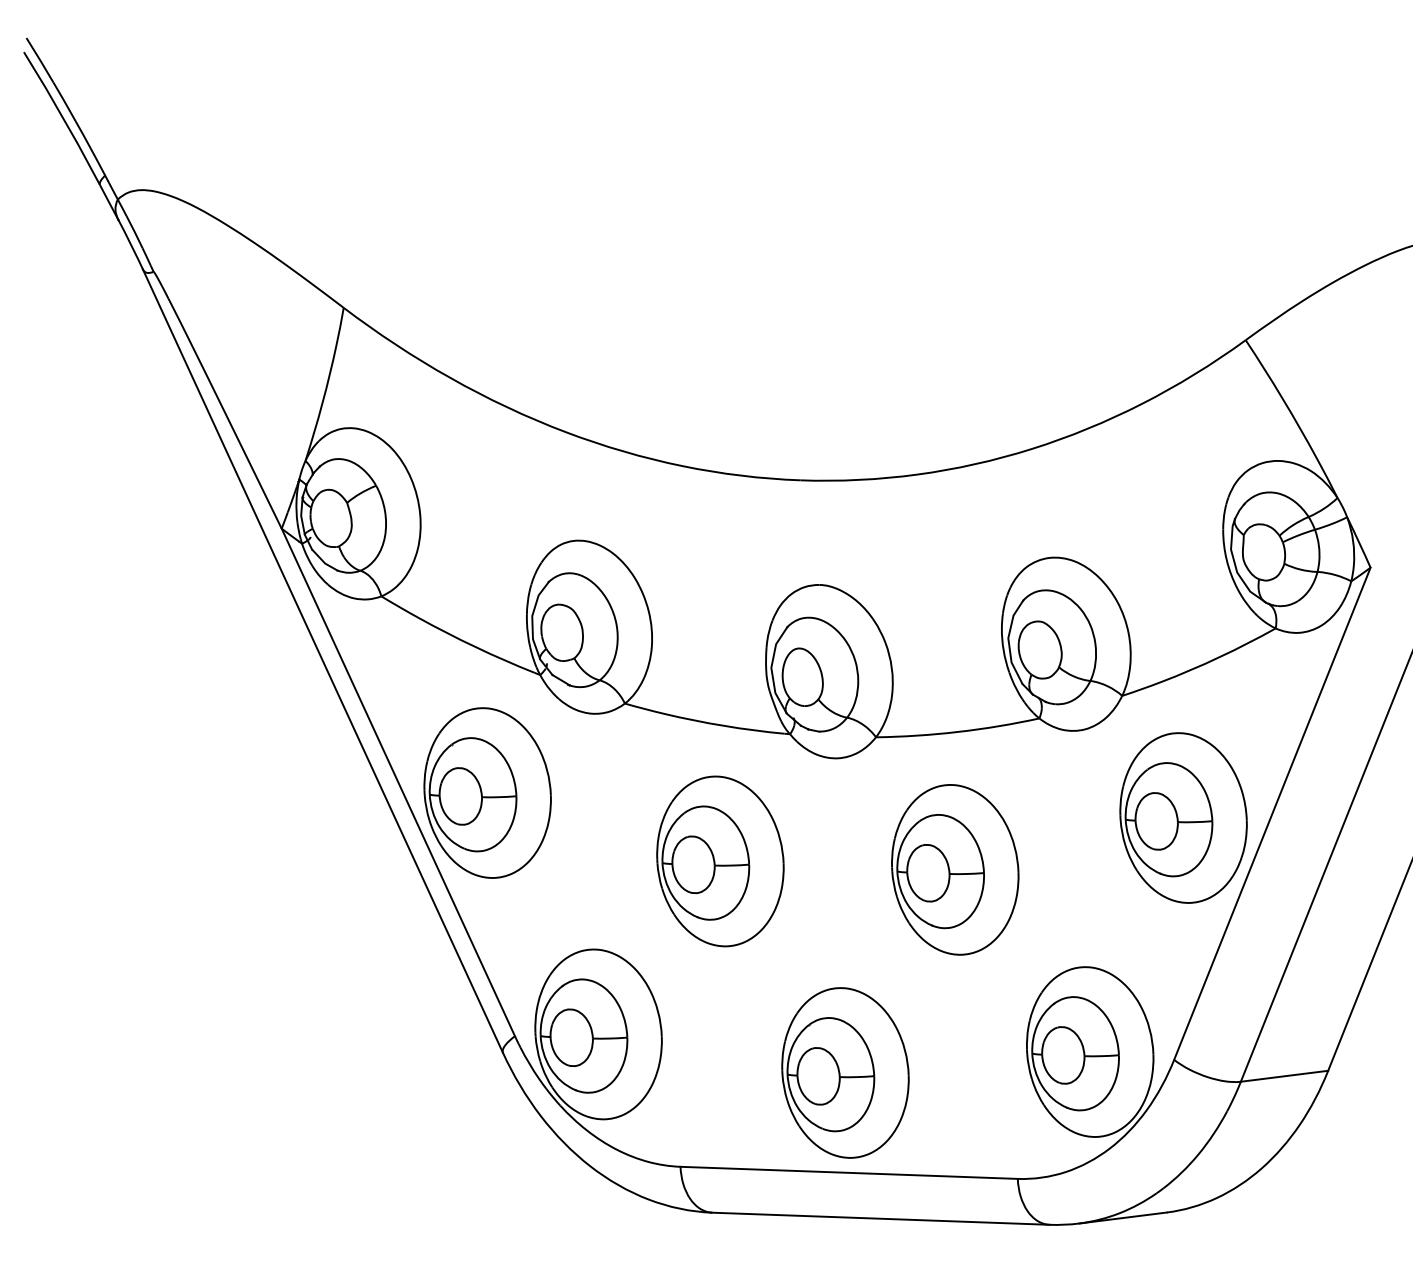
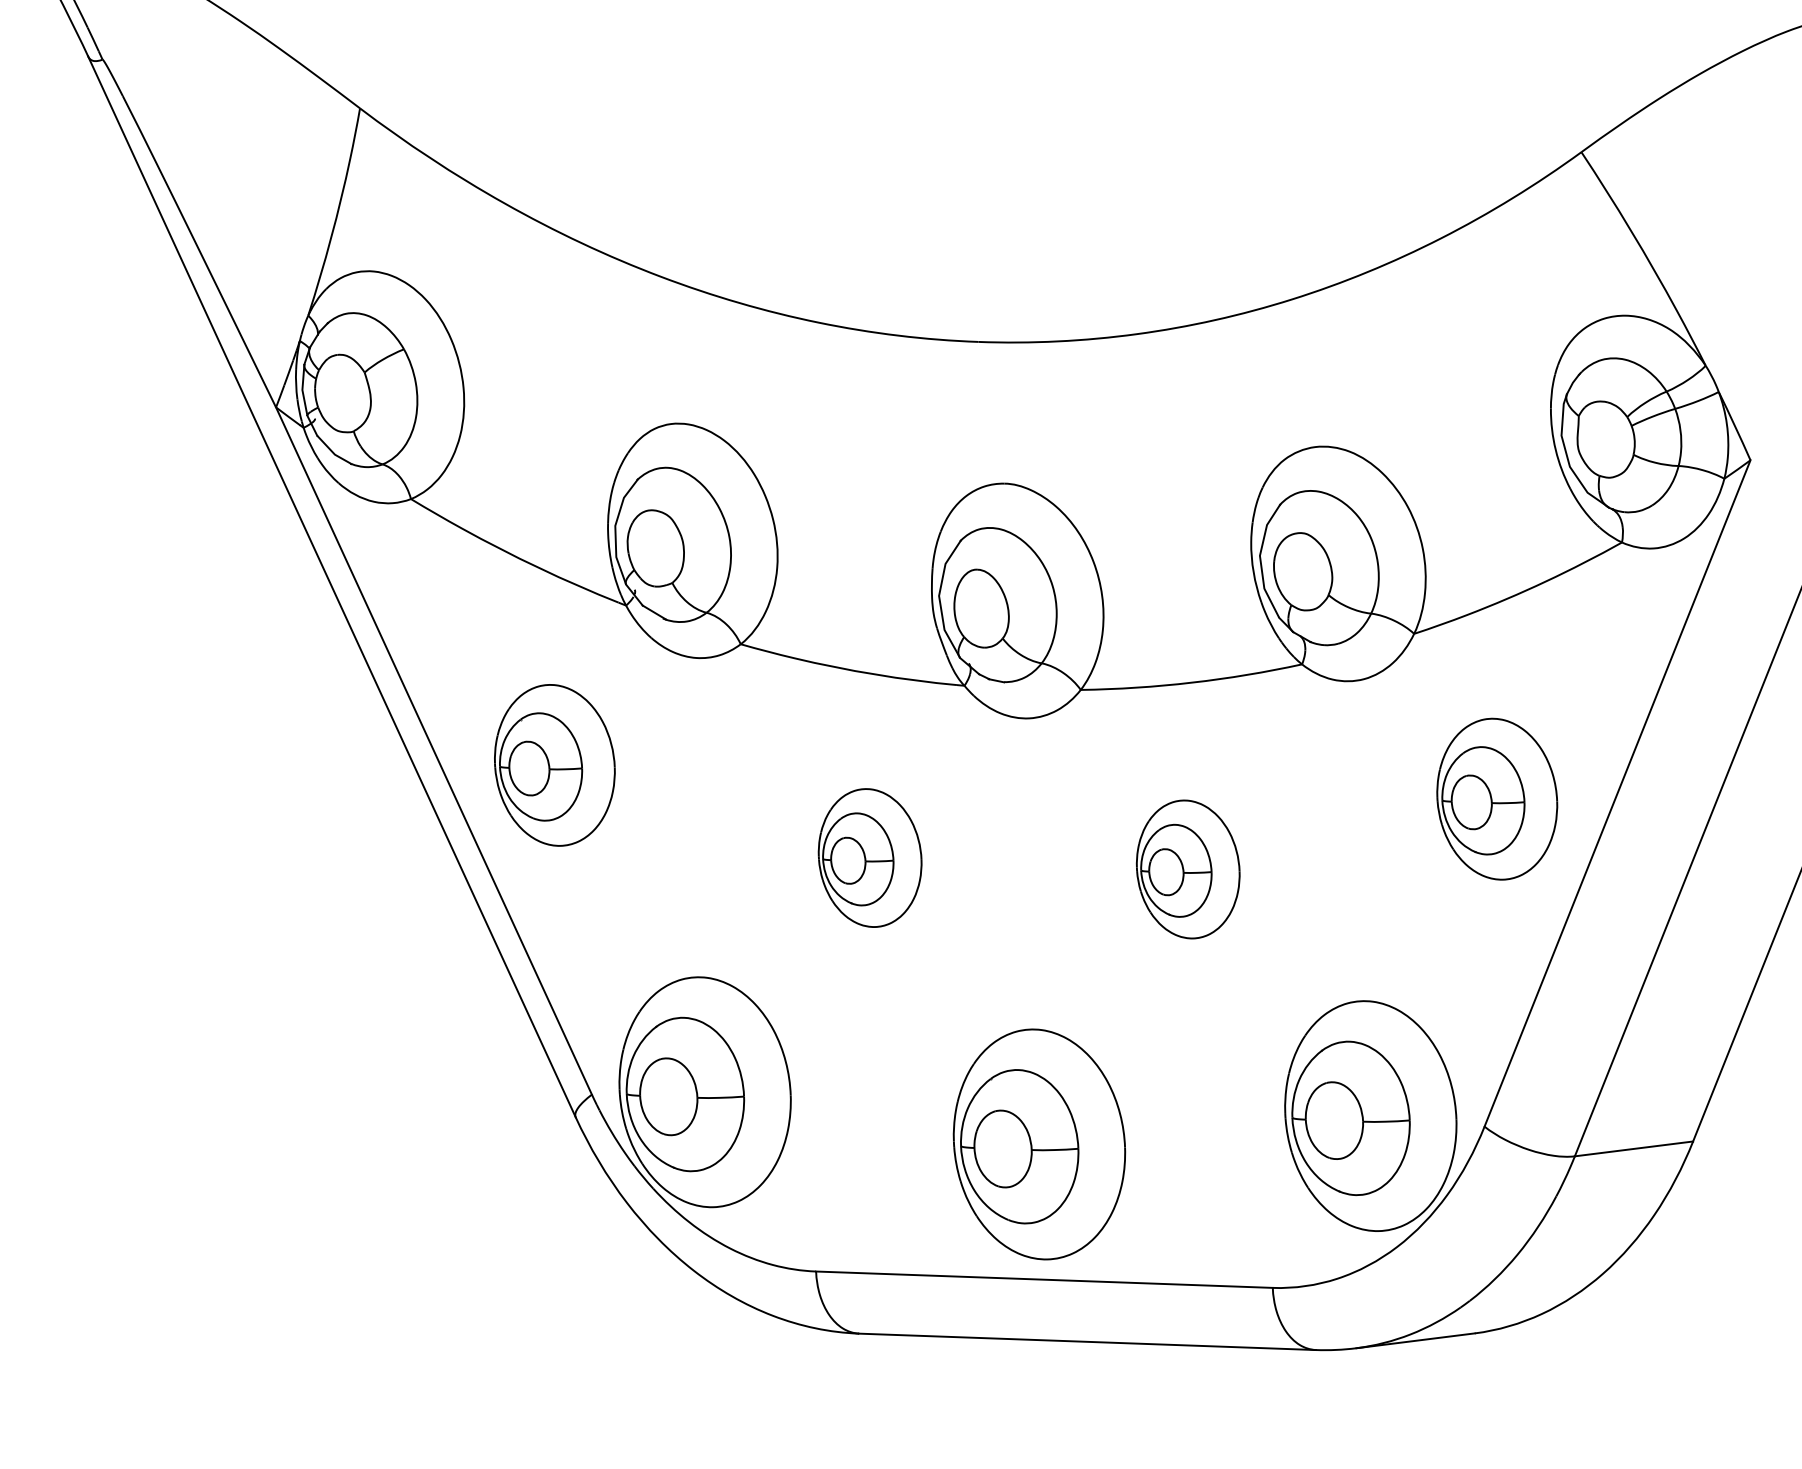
part: (487, 792) -> (554, 764), size x0.7
part: (1183, 817) -> (1497, 798), size x0.7
part: (720, 861) -> (870, 858), size x0.6
part: (955, 869) -> (1188, 868), size x0.6

